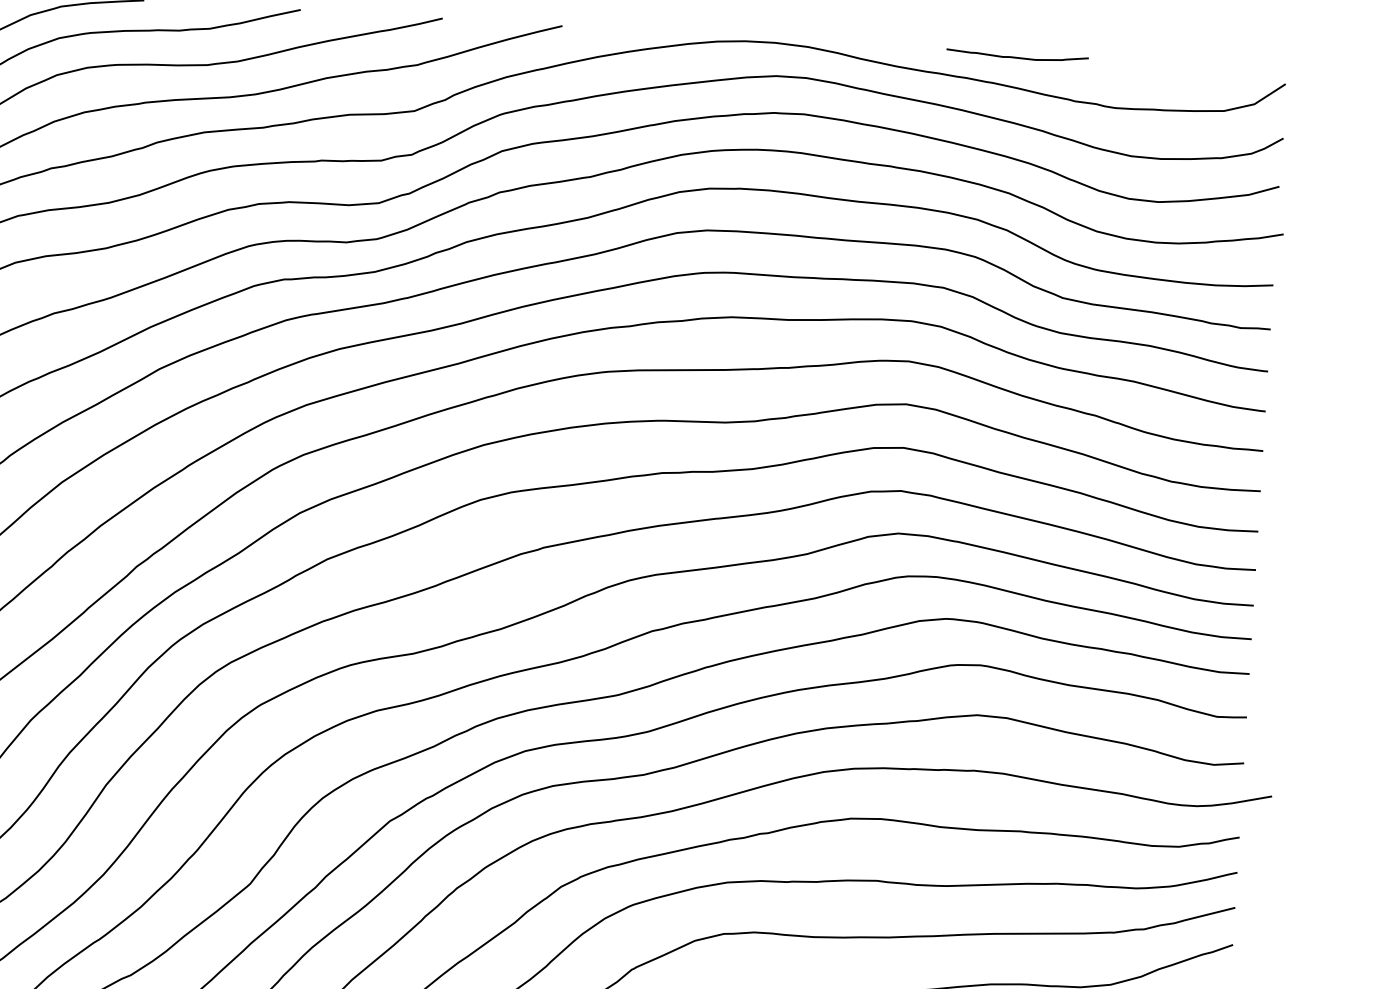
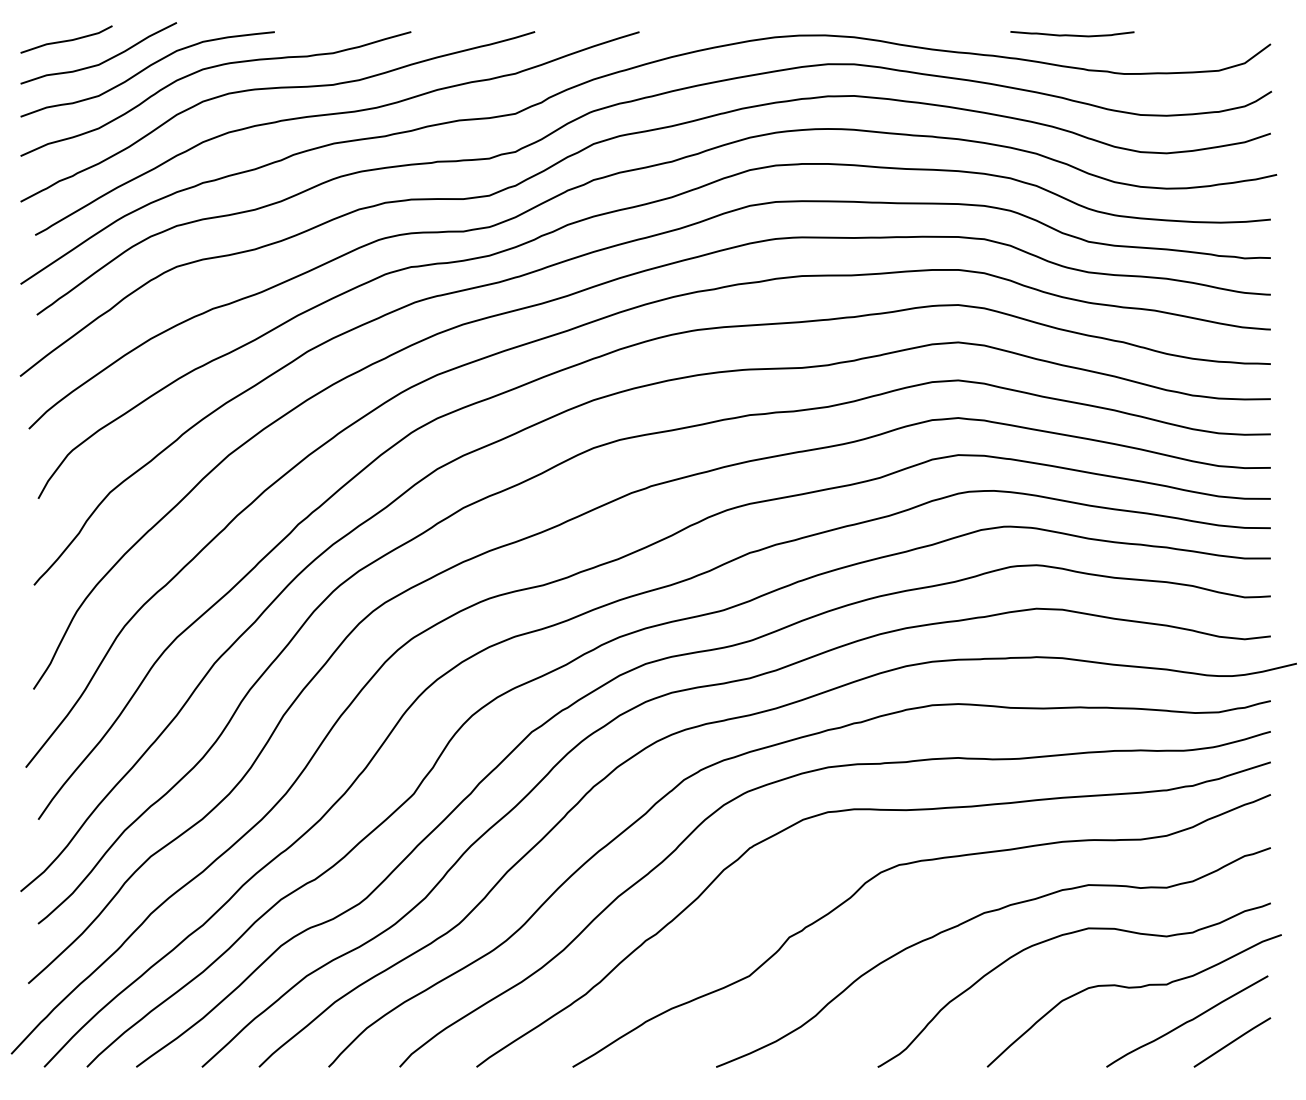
curve: (1017, 56) -> (1072, 34), moved

